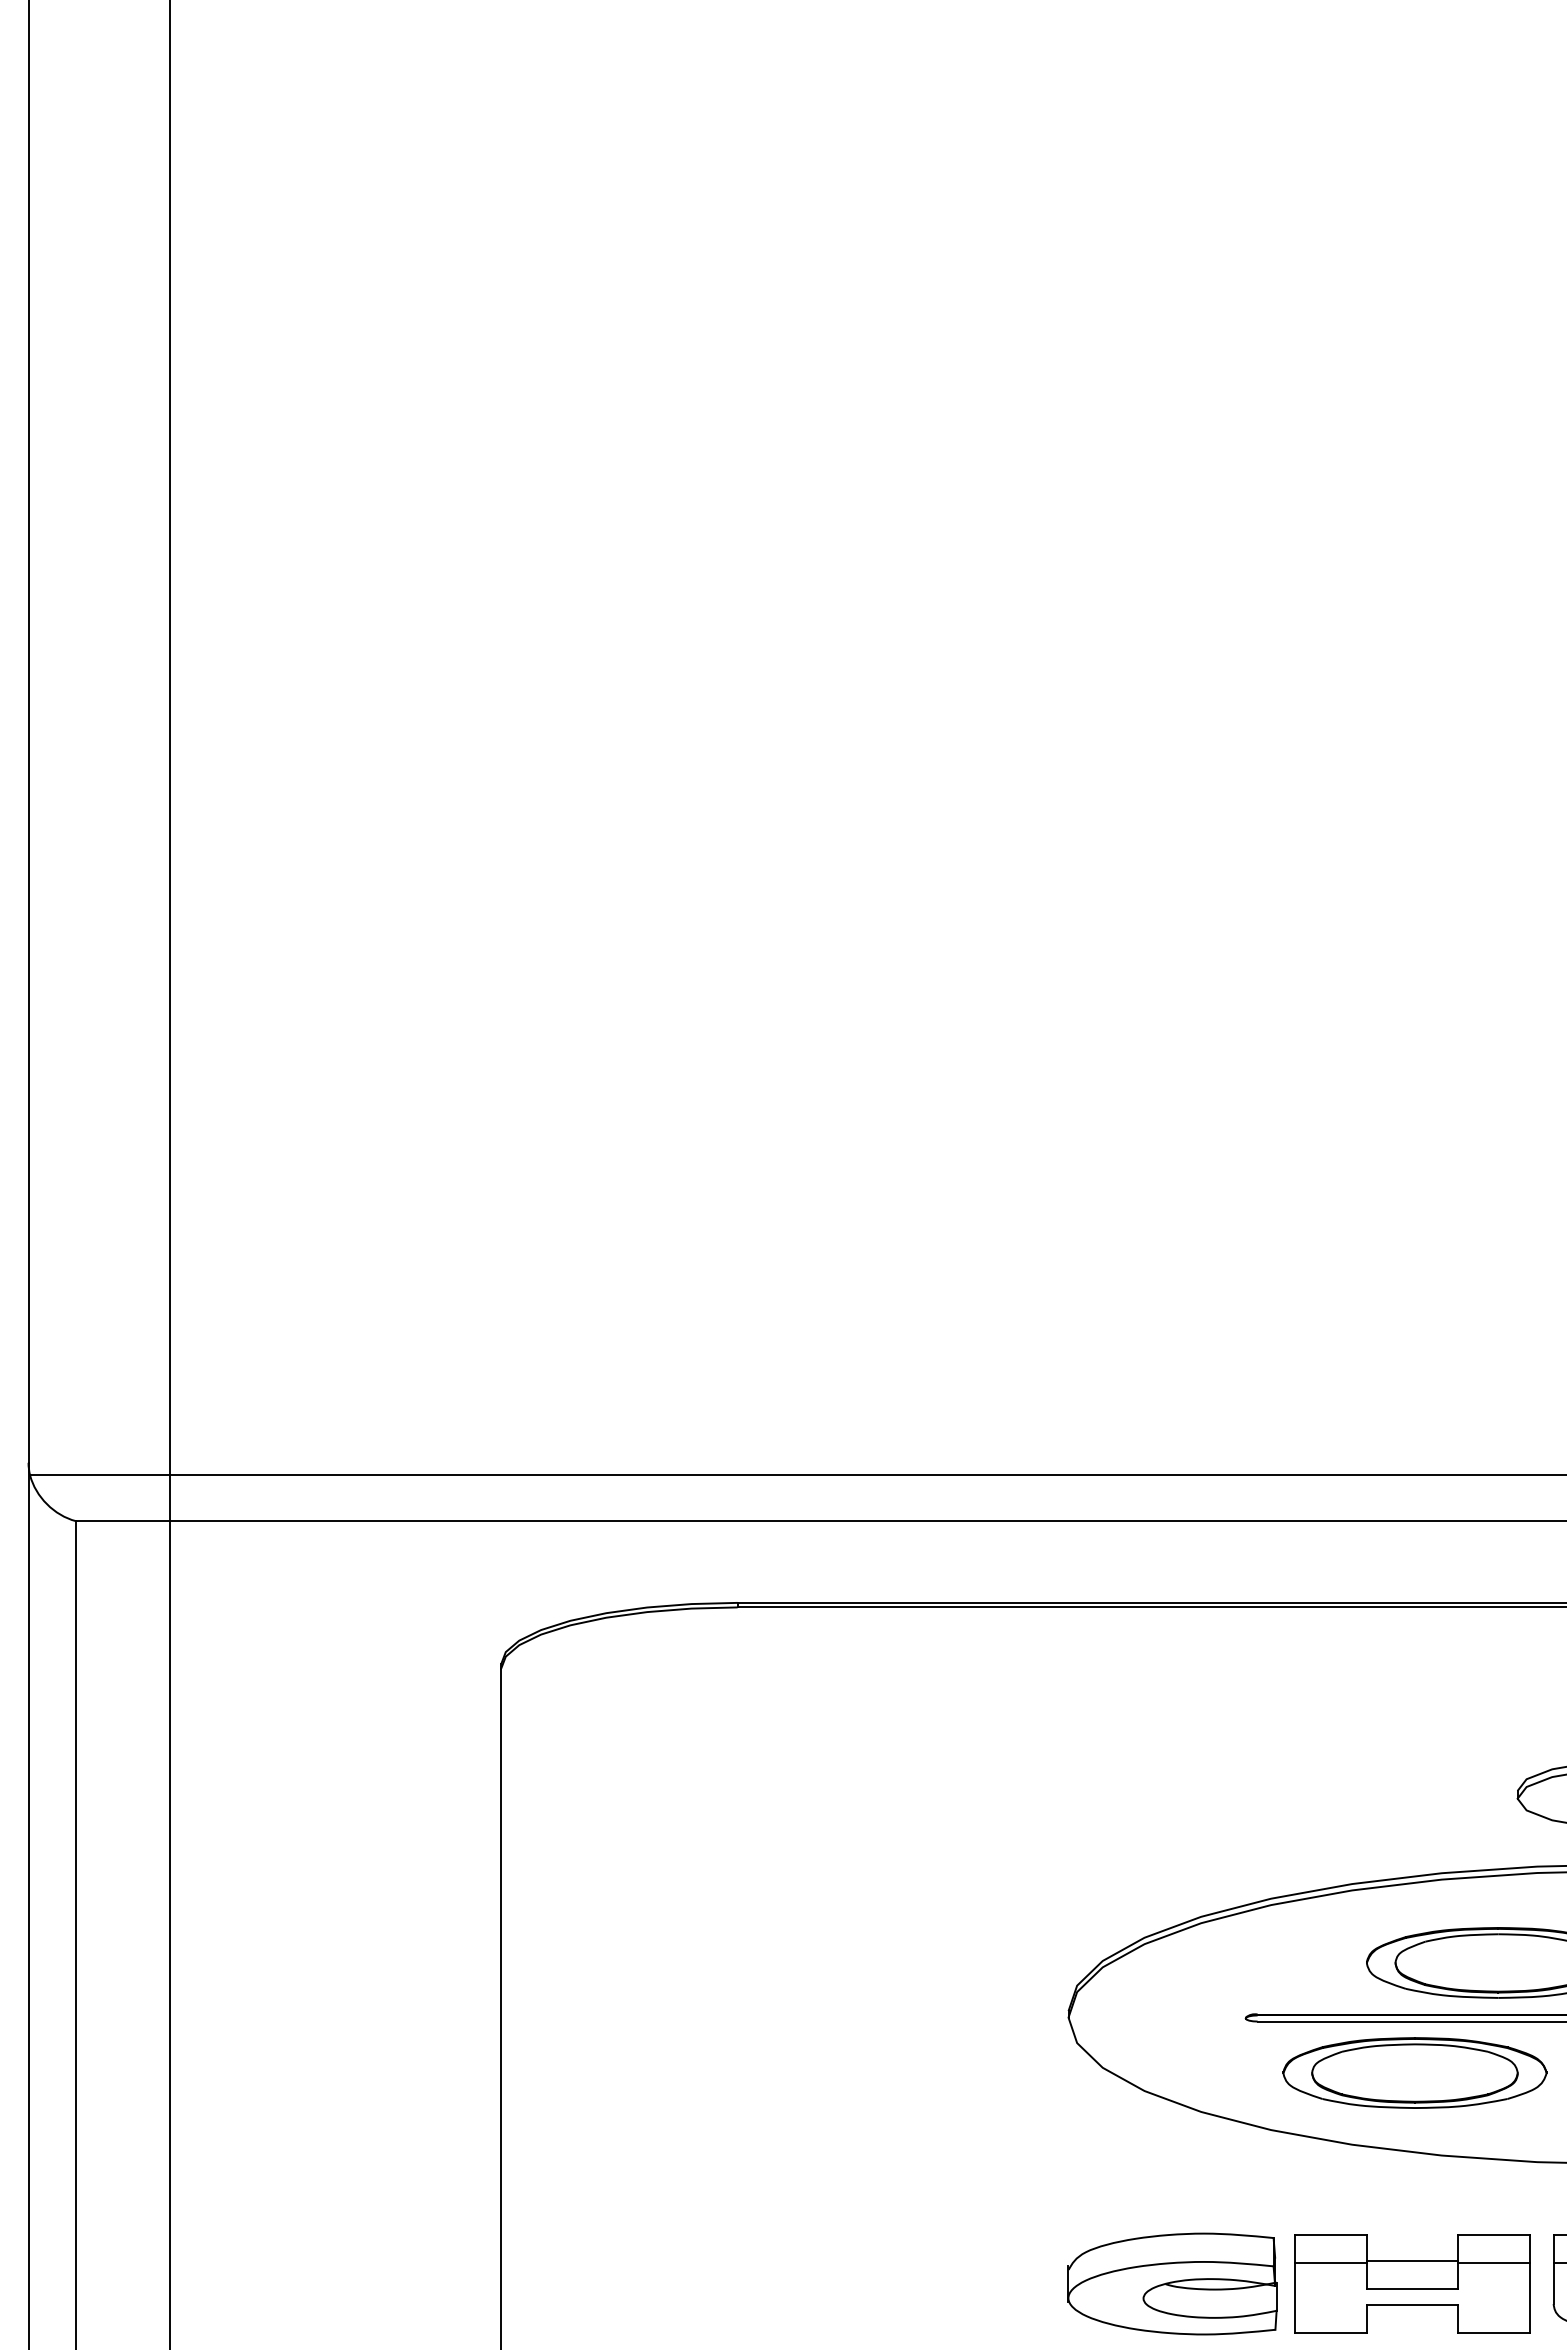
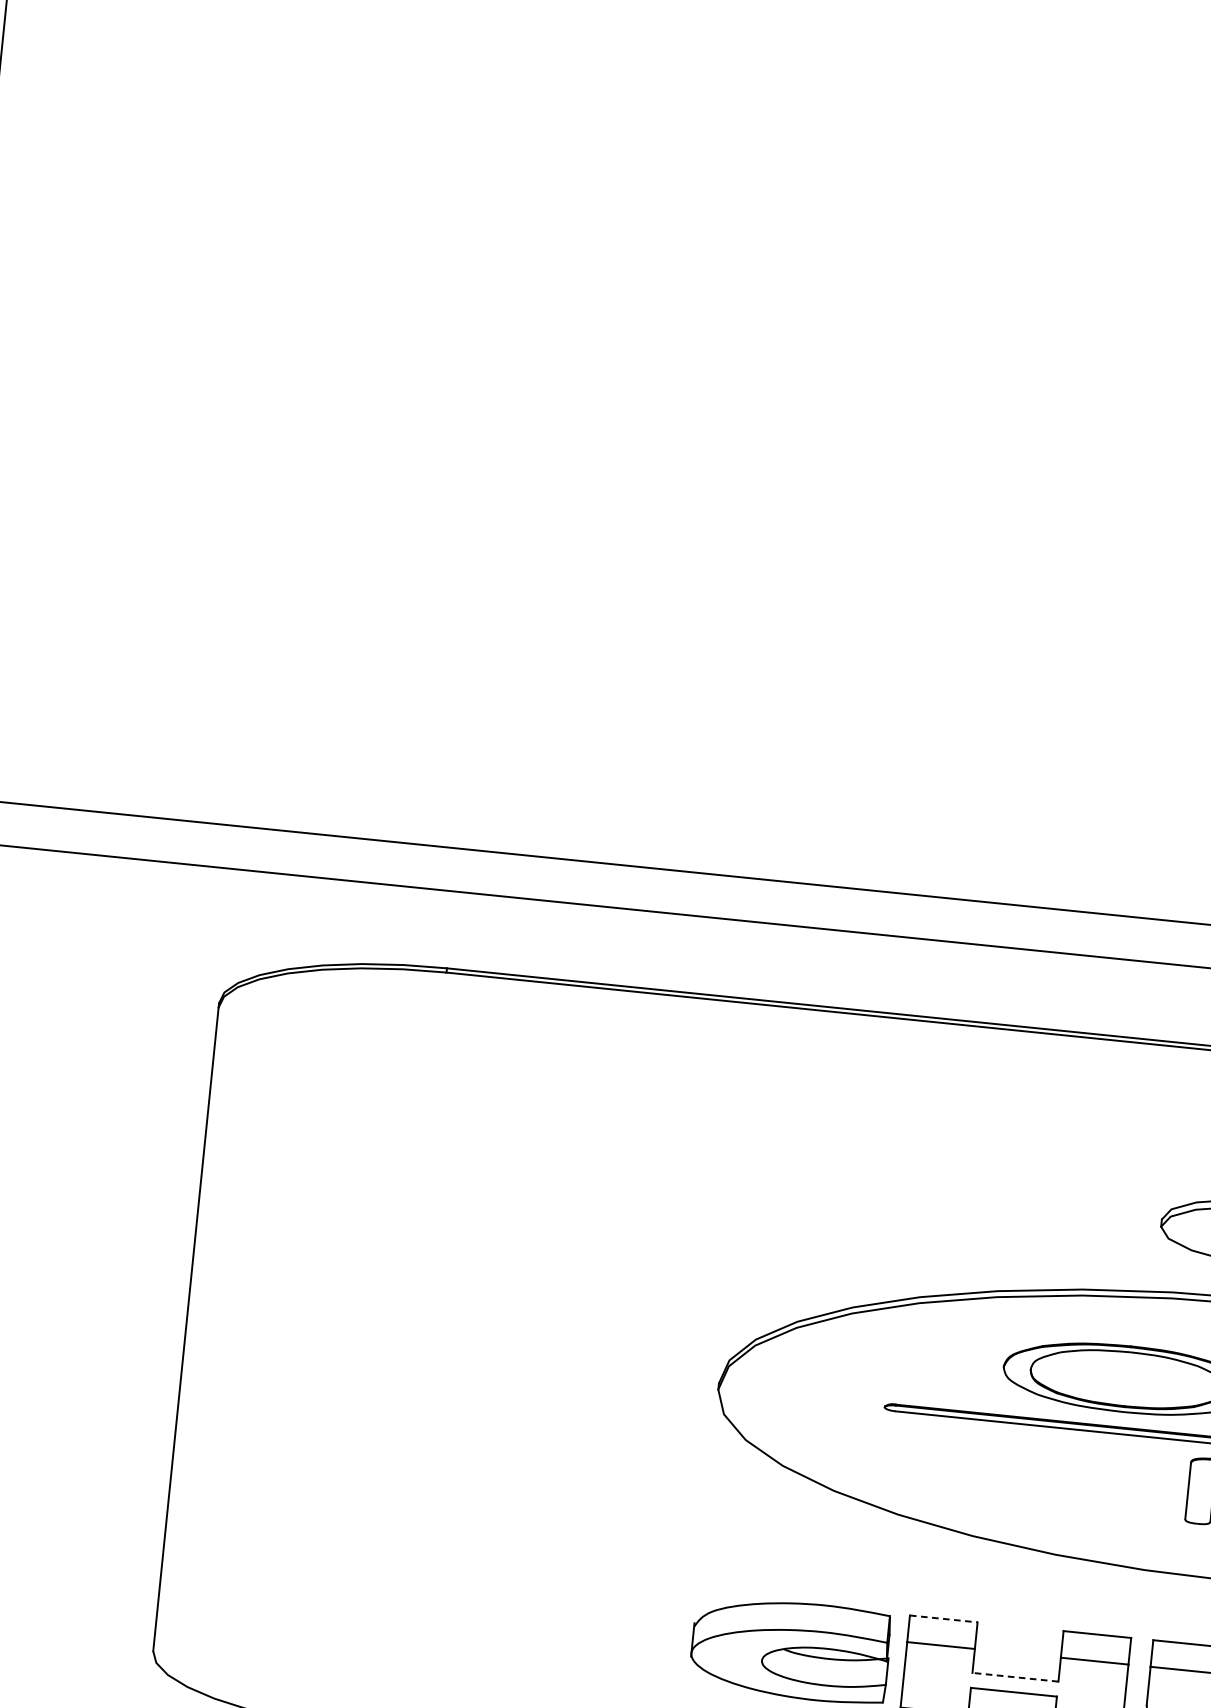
part: (1414, 2072) -> (1038, 1474), removed
line: (1330, 2235) -> (943, 1619), solid -> dashed
line: (1412, 2260) -> (1018, 1650), removed
line: (1412, 2288) -> (1015, 1676), solid -> dashed

